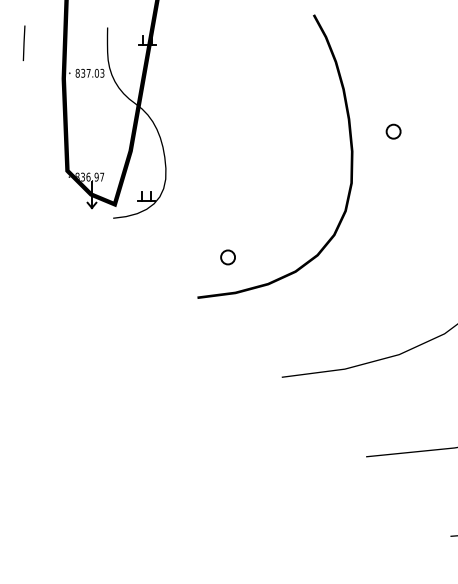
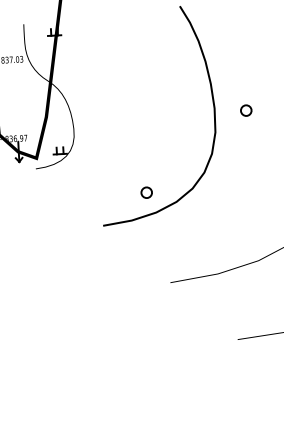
part: (393, 131) -> (246, 110), moved
part: (227, 257) -> (146, 192), moved

